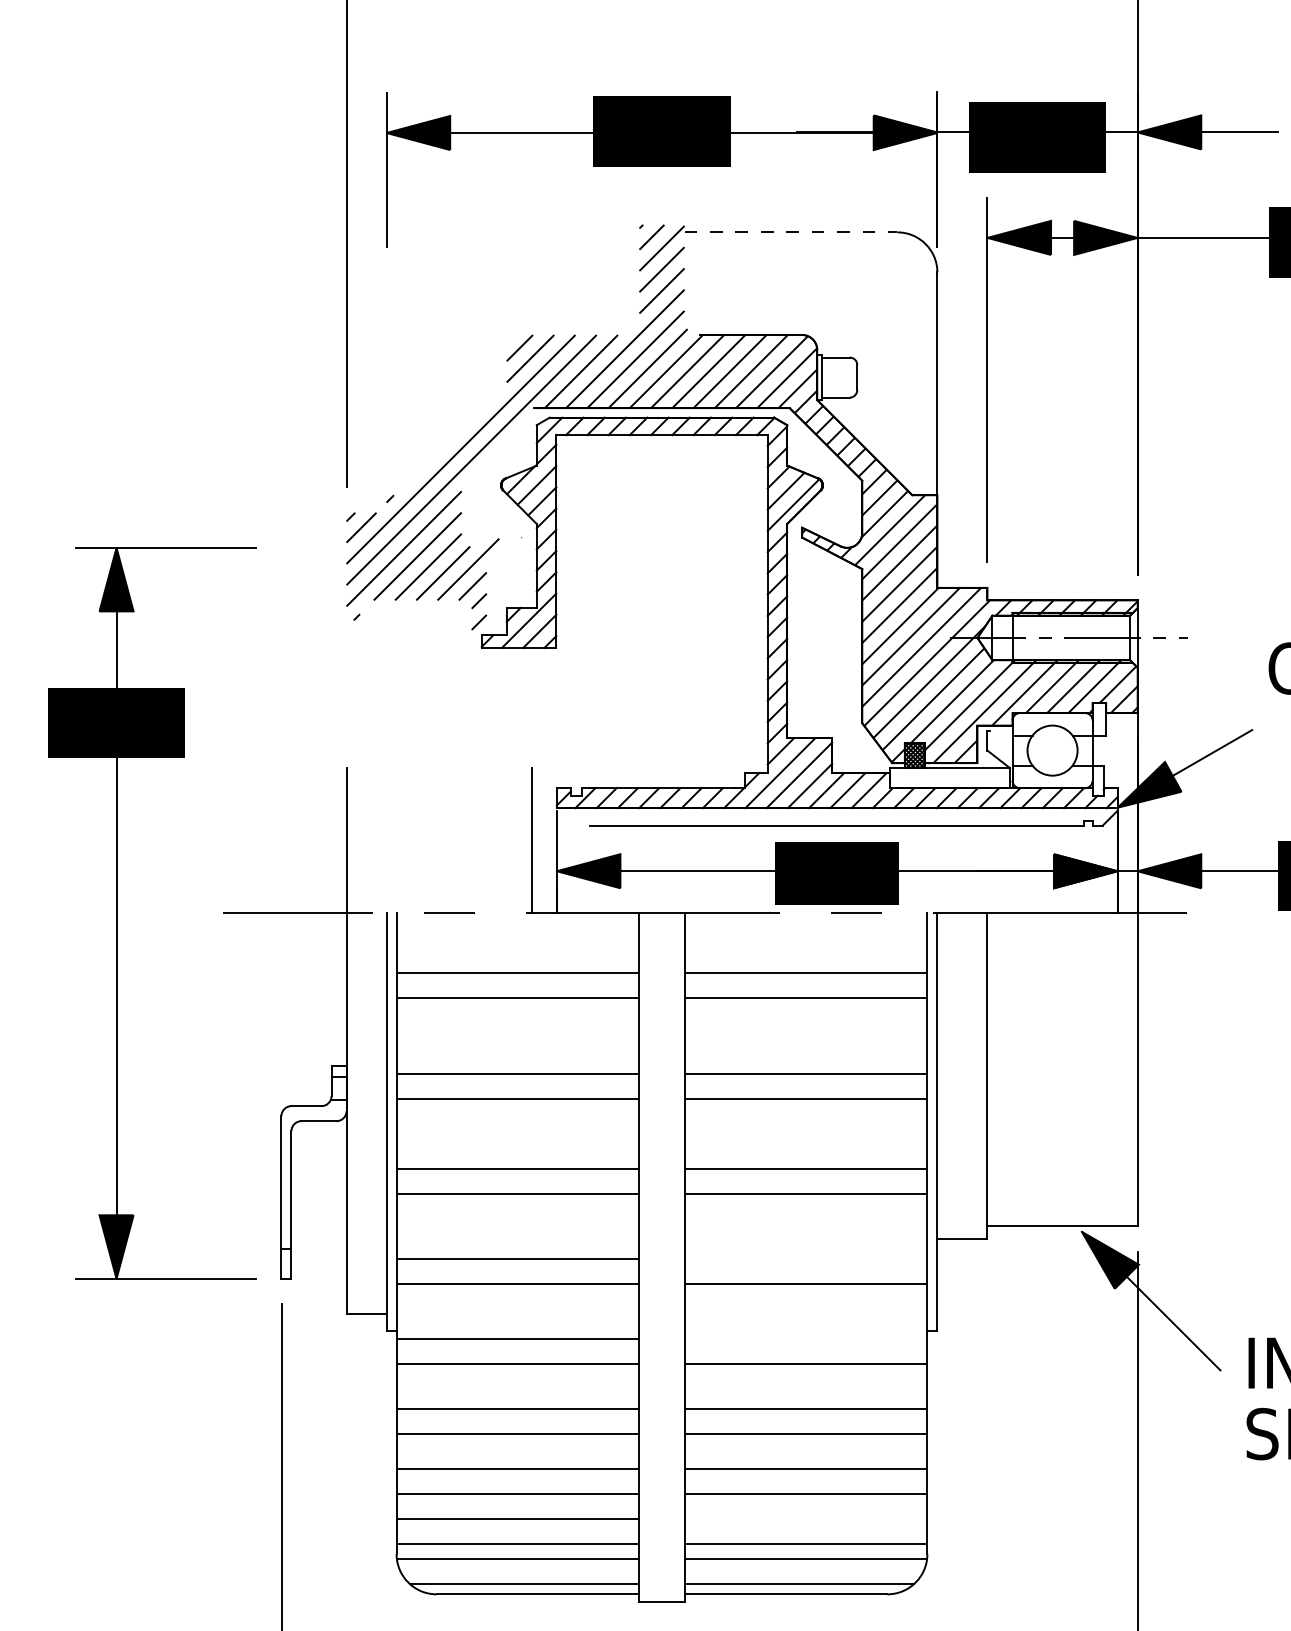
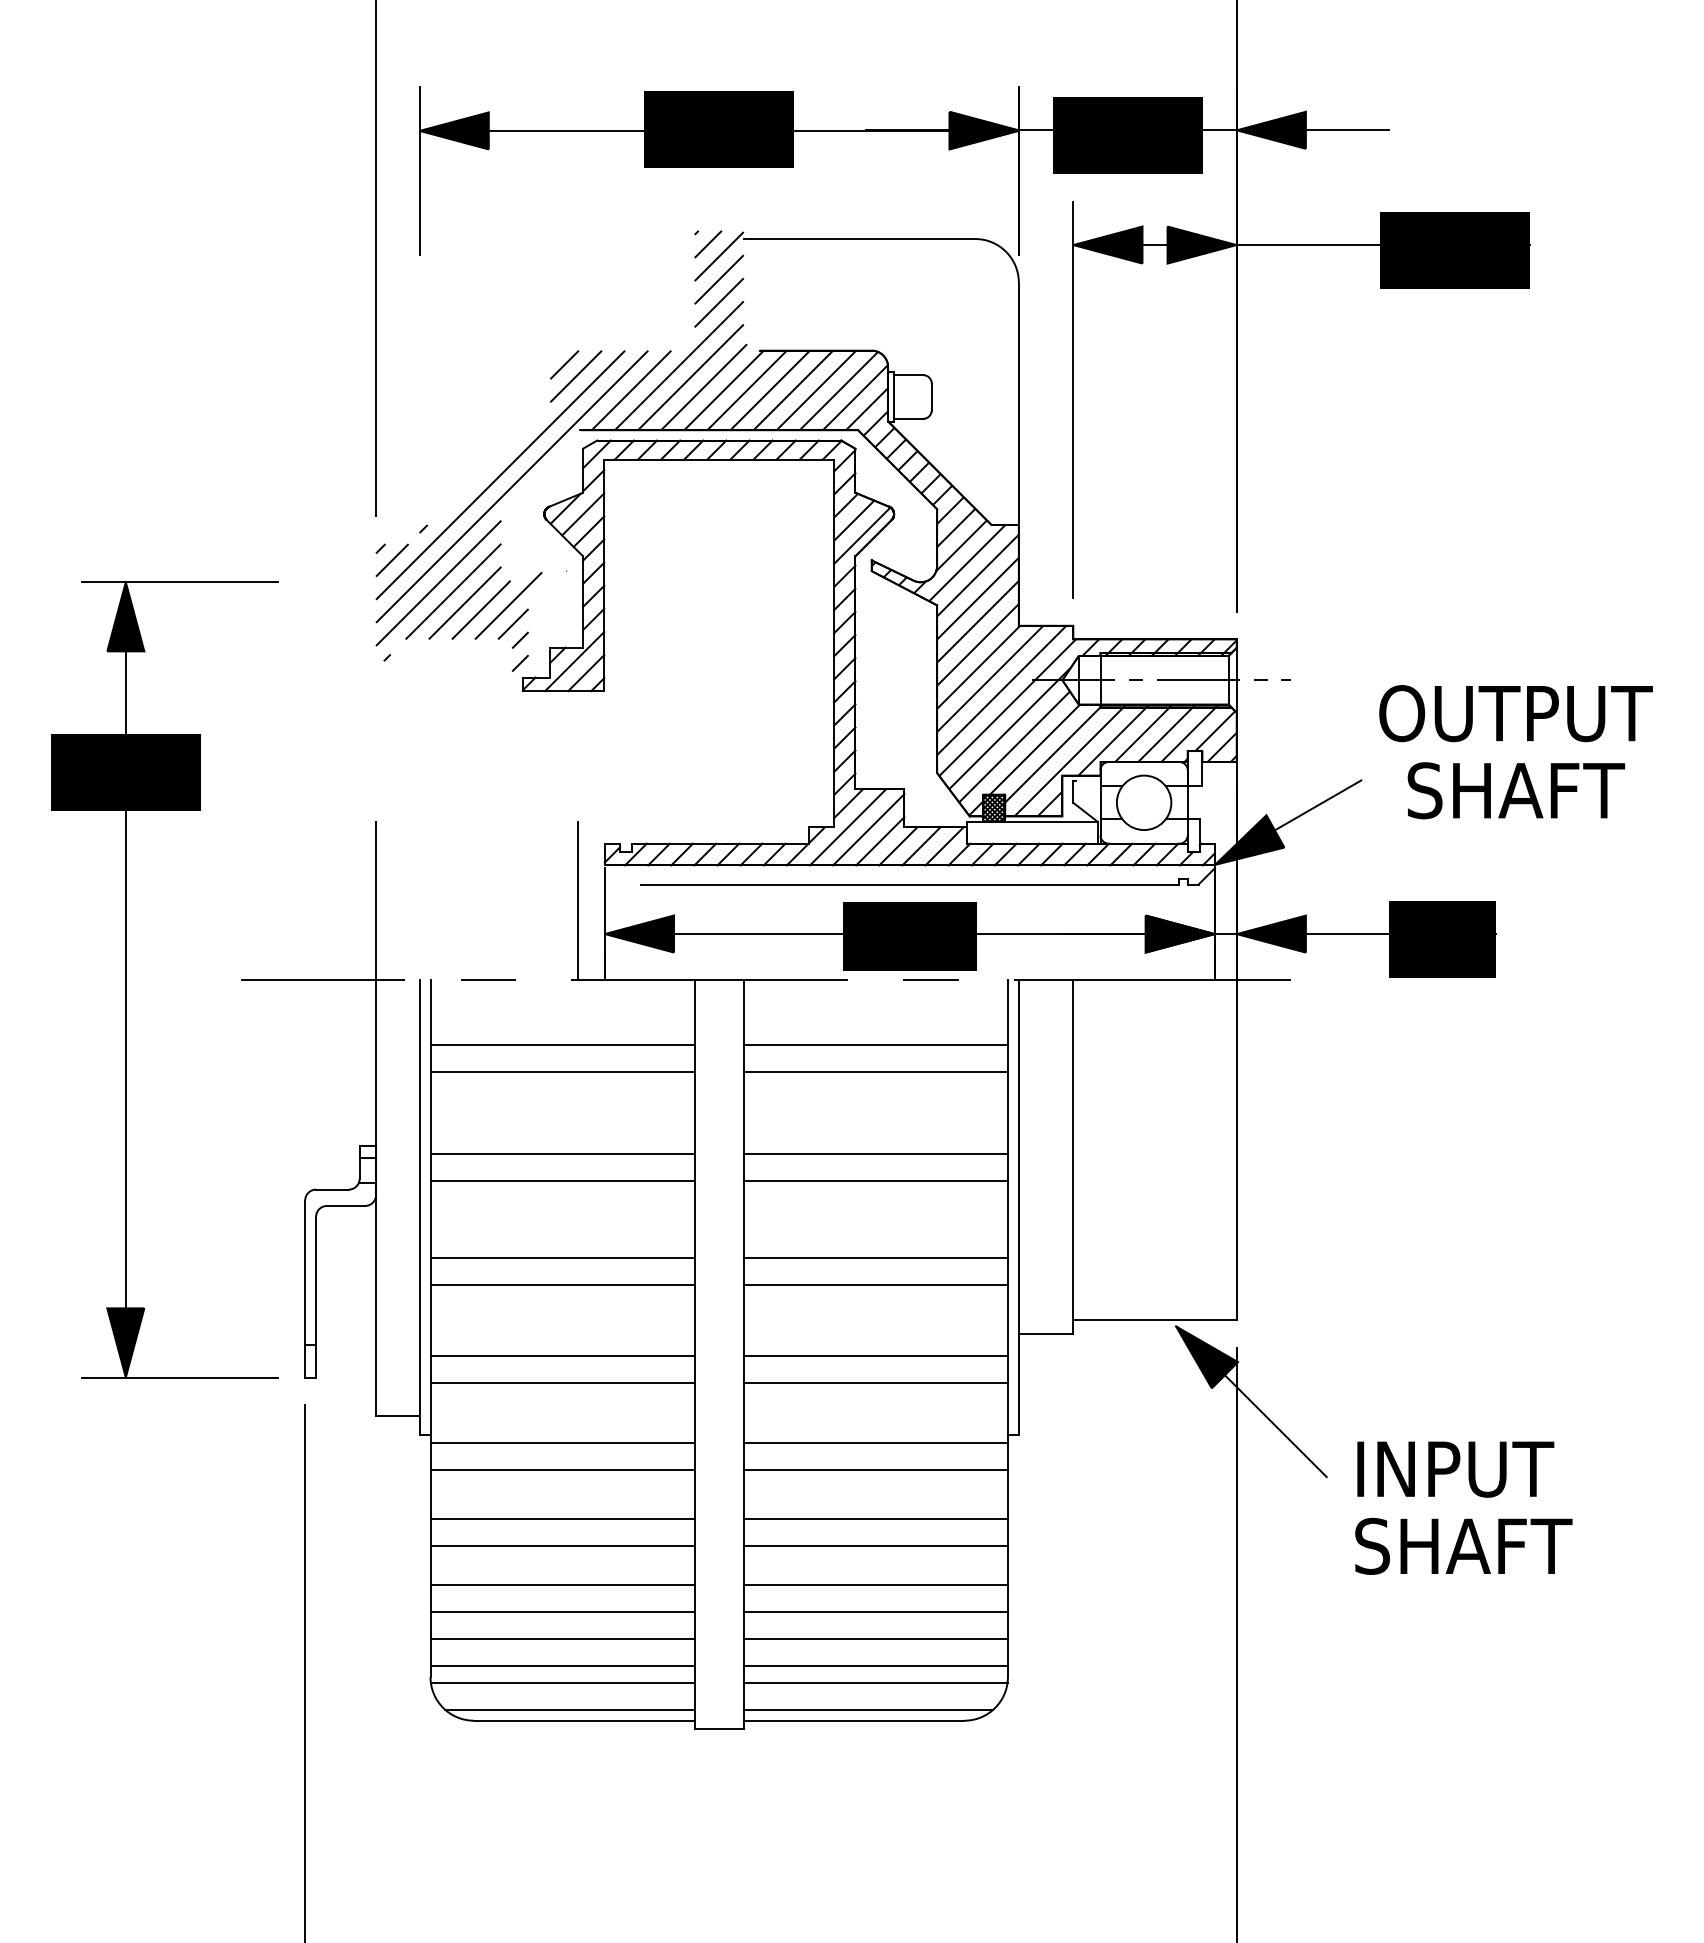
line: (790, 232) -> (859, 239), dashed -> solid
line: (805, 1258) -> (875, 1355), added
line: (805, 1338) -> (875, 1442), added
line: (805, 1518) -> (875, 1638), added

